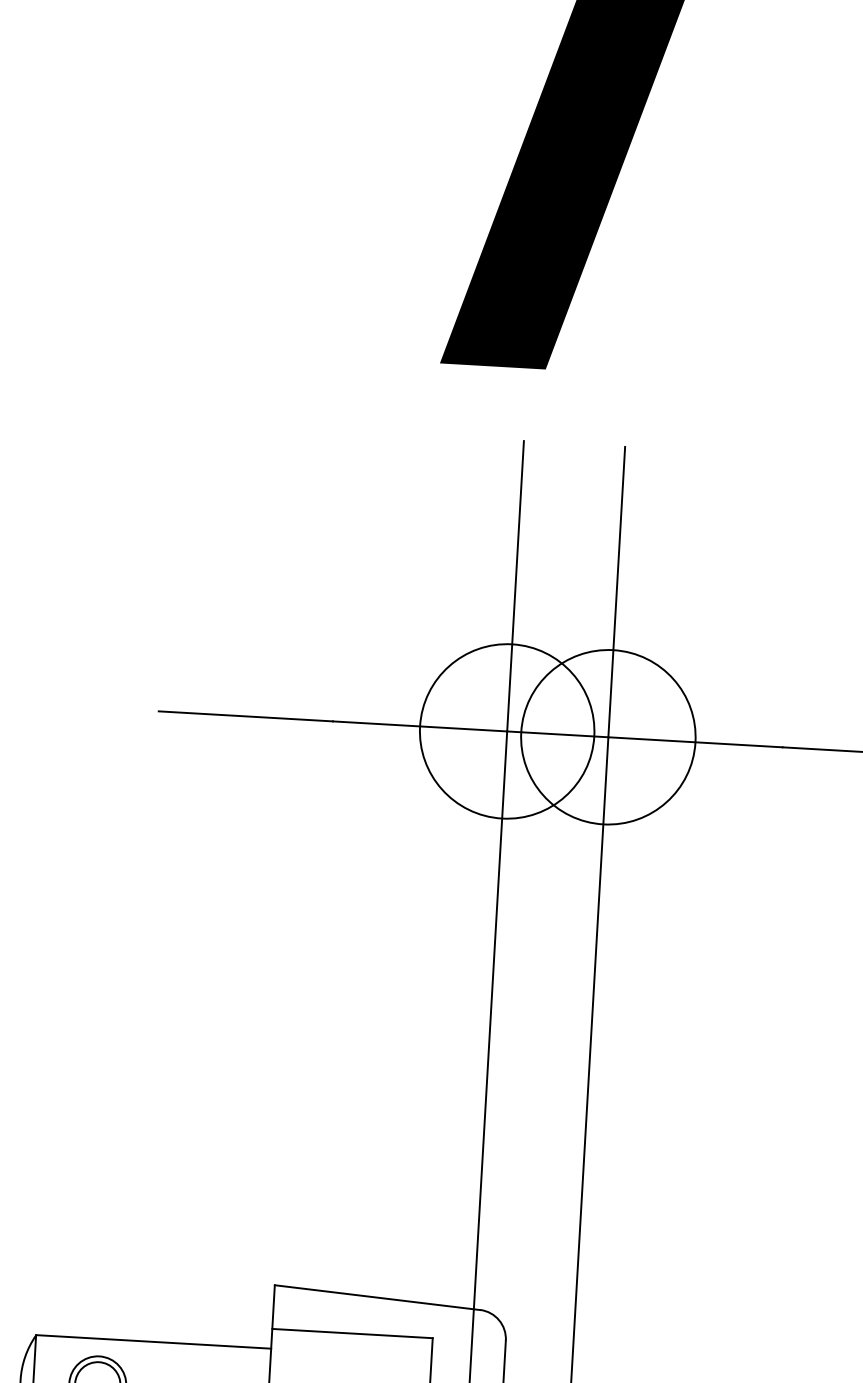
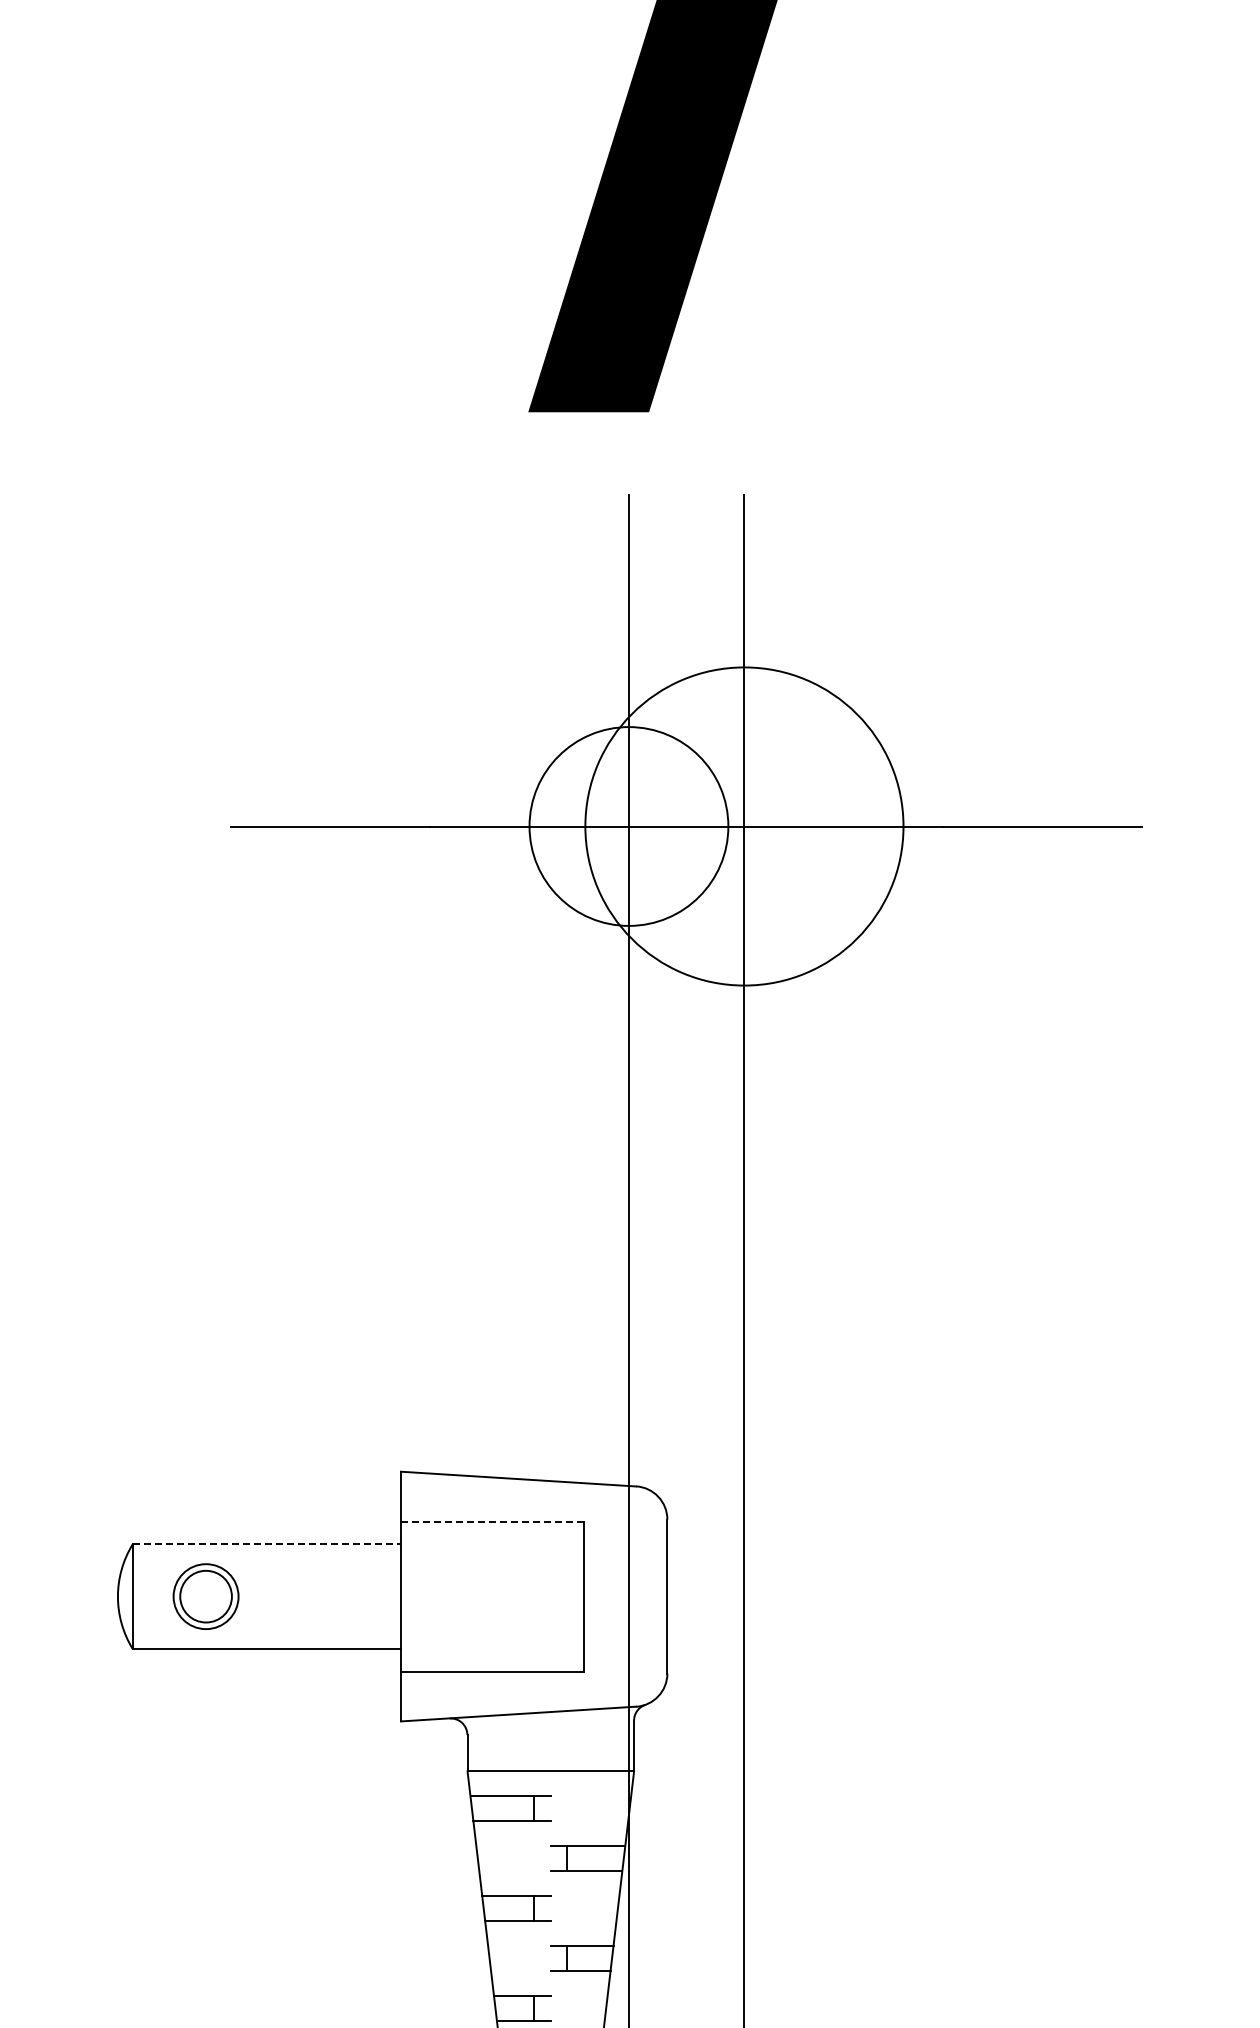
circle: (608, 737) -> (744, 826), size x1.6
line: (352, 1333) -> (492, 1521), solid -> dashed
line: (154, 1342) -> (267, 1544), solid -> dashed

